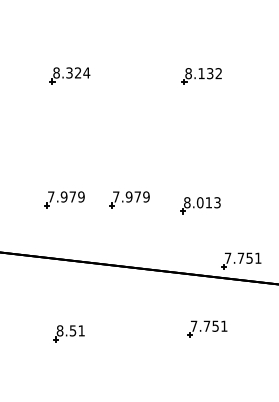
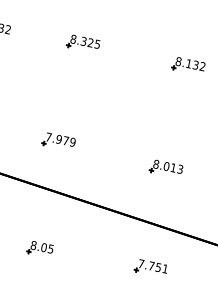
text: (86, 72) -> (97, 43), 8.324 -> 8.325
part: (129, 199) -> (110, 152), removed
part: (241, 260) -> (189, 219), removed
text: (76, 330) -> (46, 247), 8.51 -> 8.05

